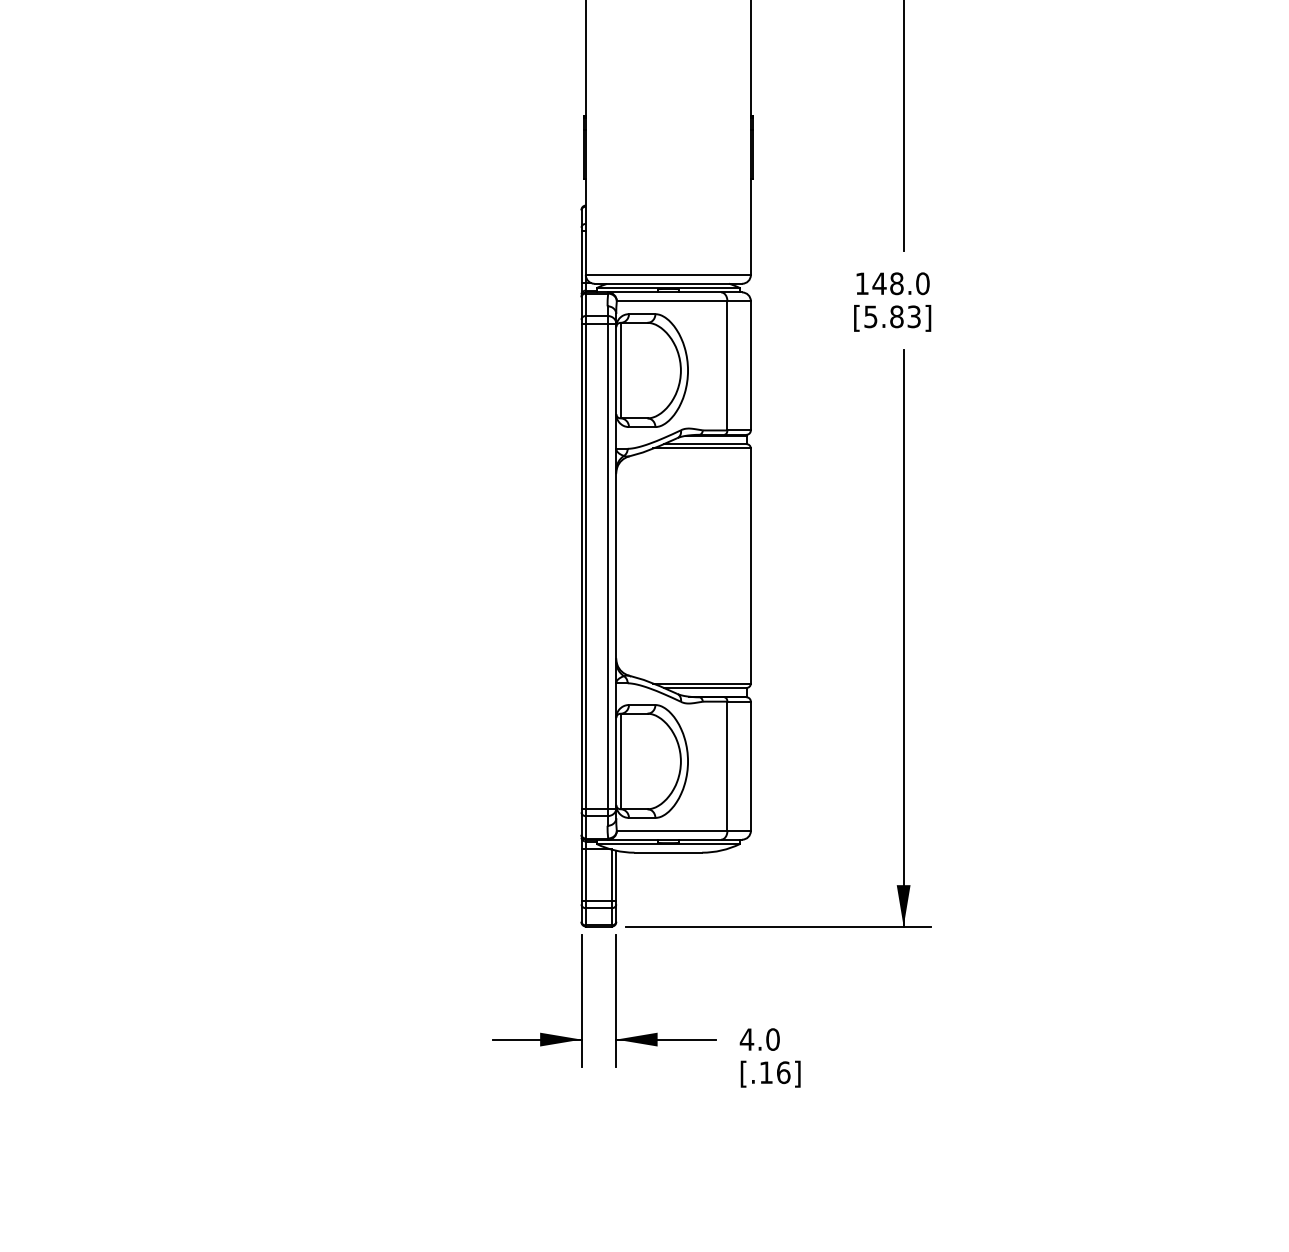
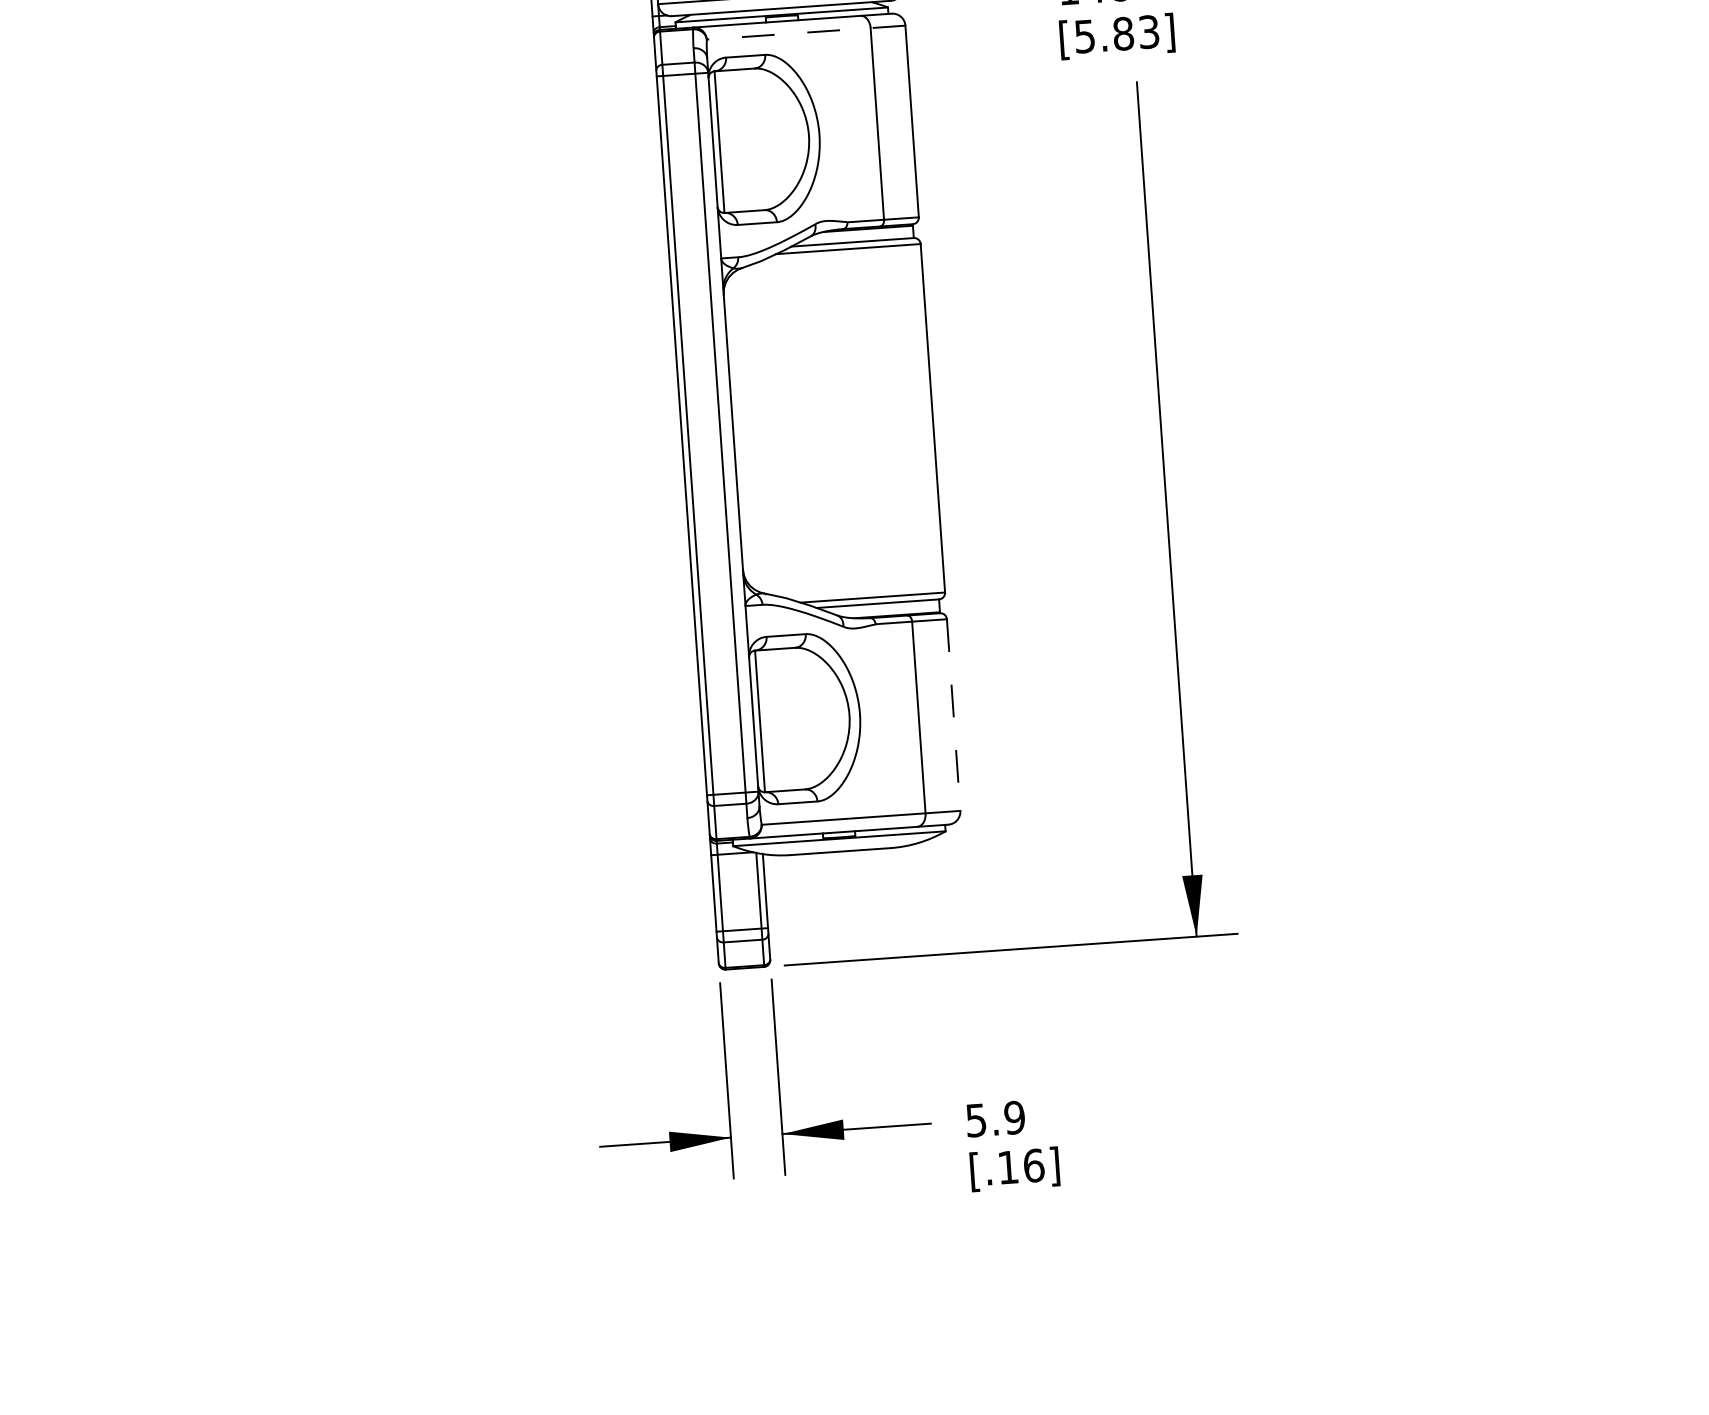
line: (683, 301) -> (805, 33), solid -> dashed
line: (750, 766) -> (953, 715), solid -> dashed
text: (759, 1039) -> (994, 1119), 4.0 -> 5.9

